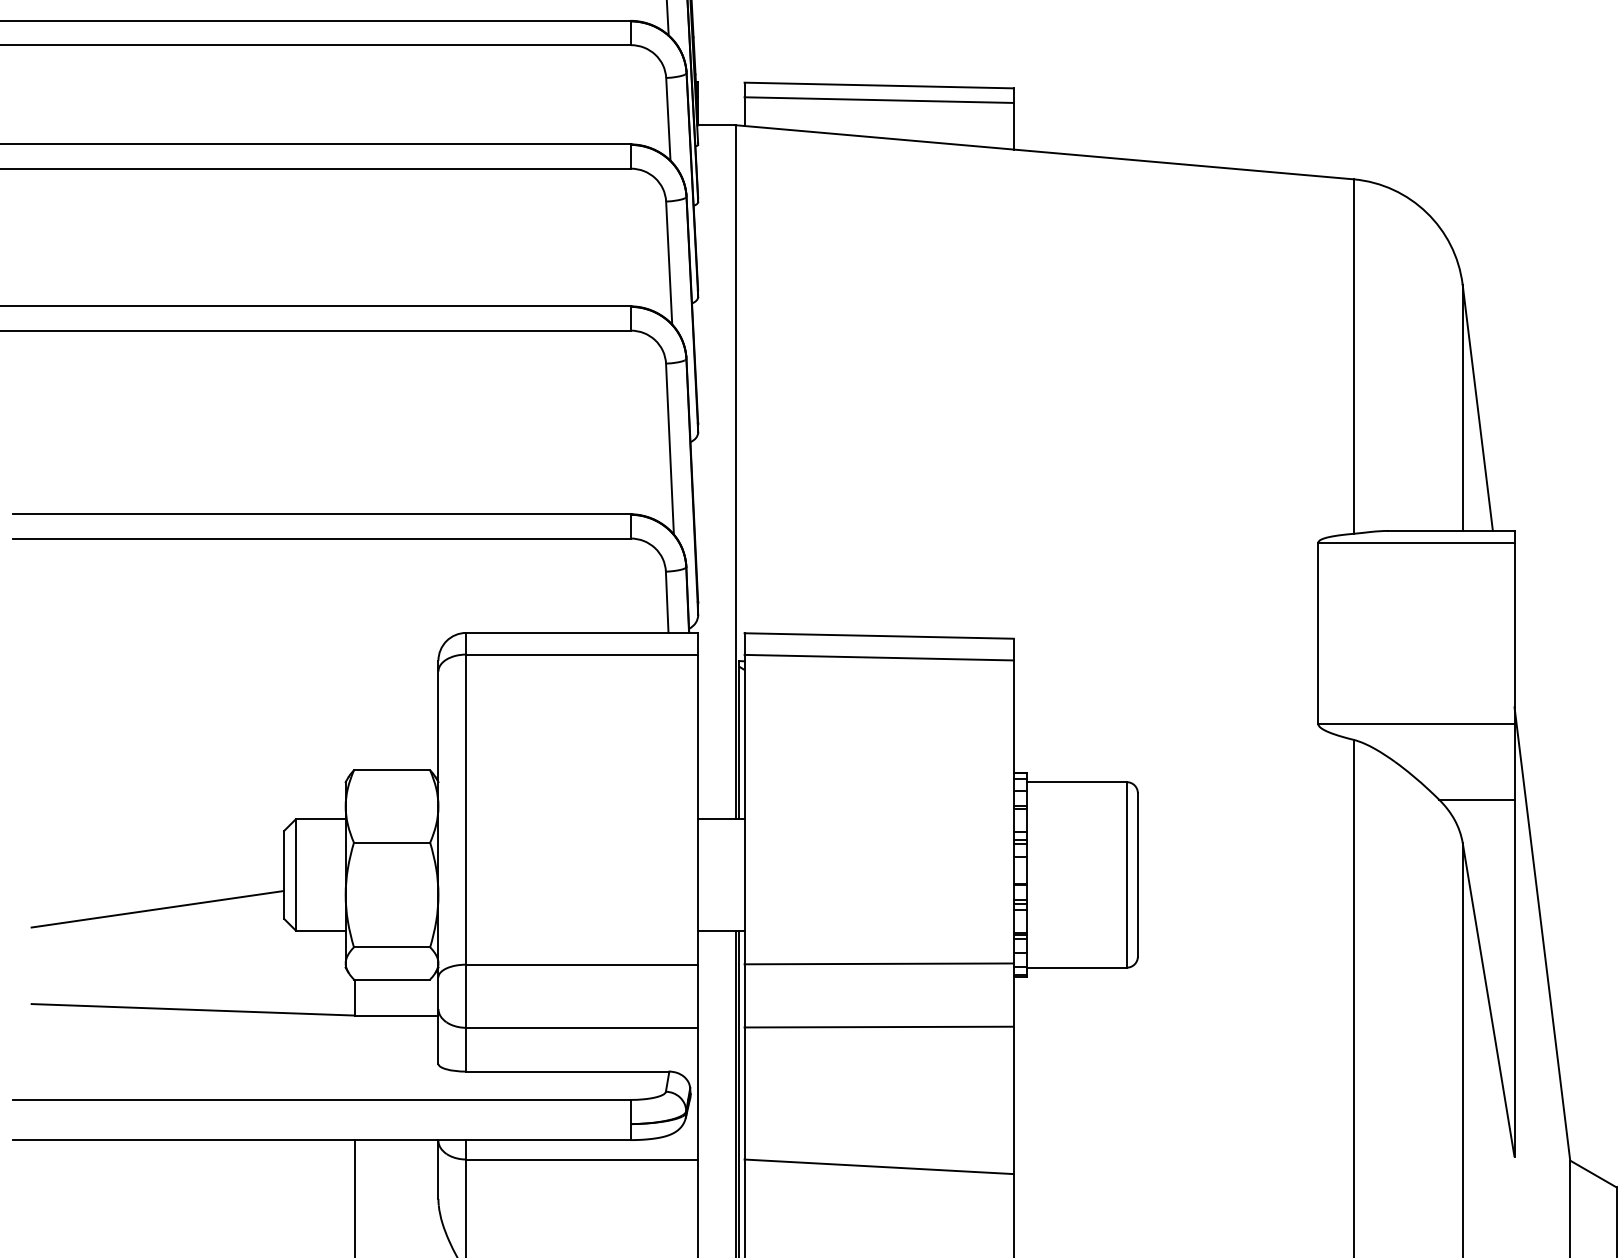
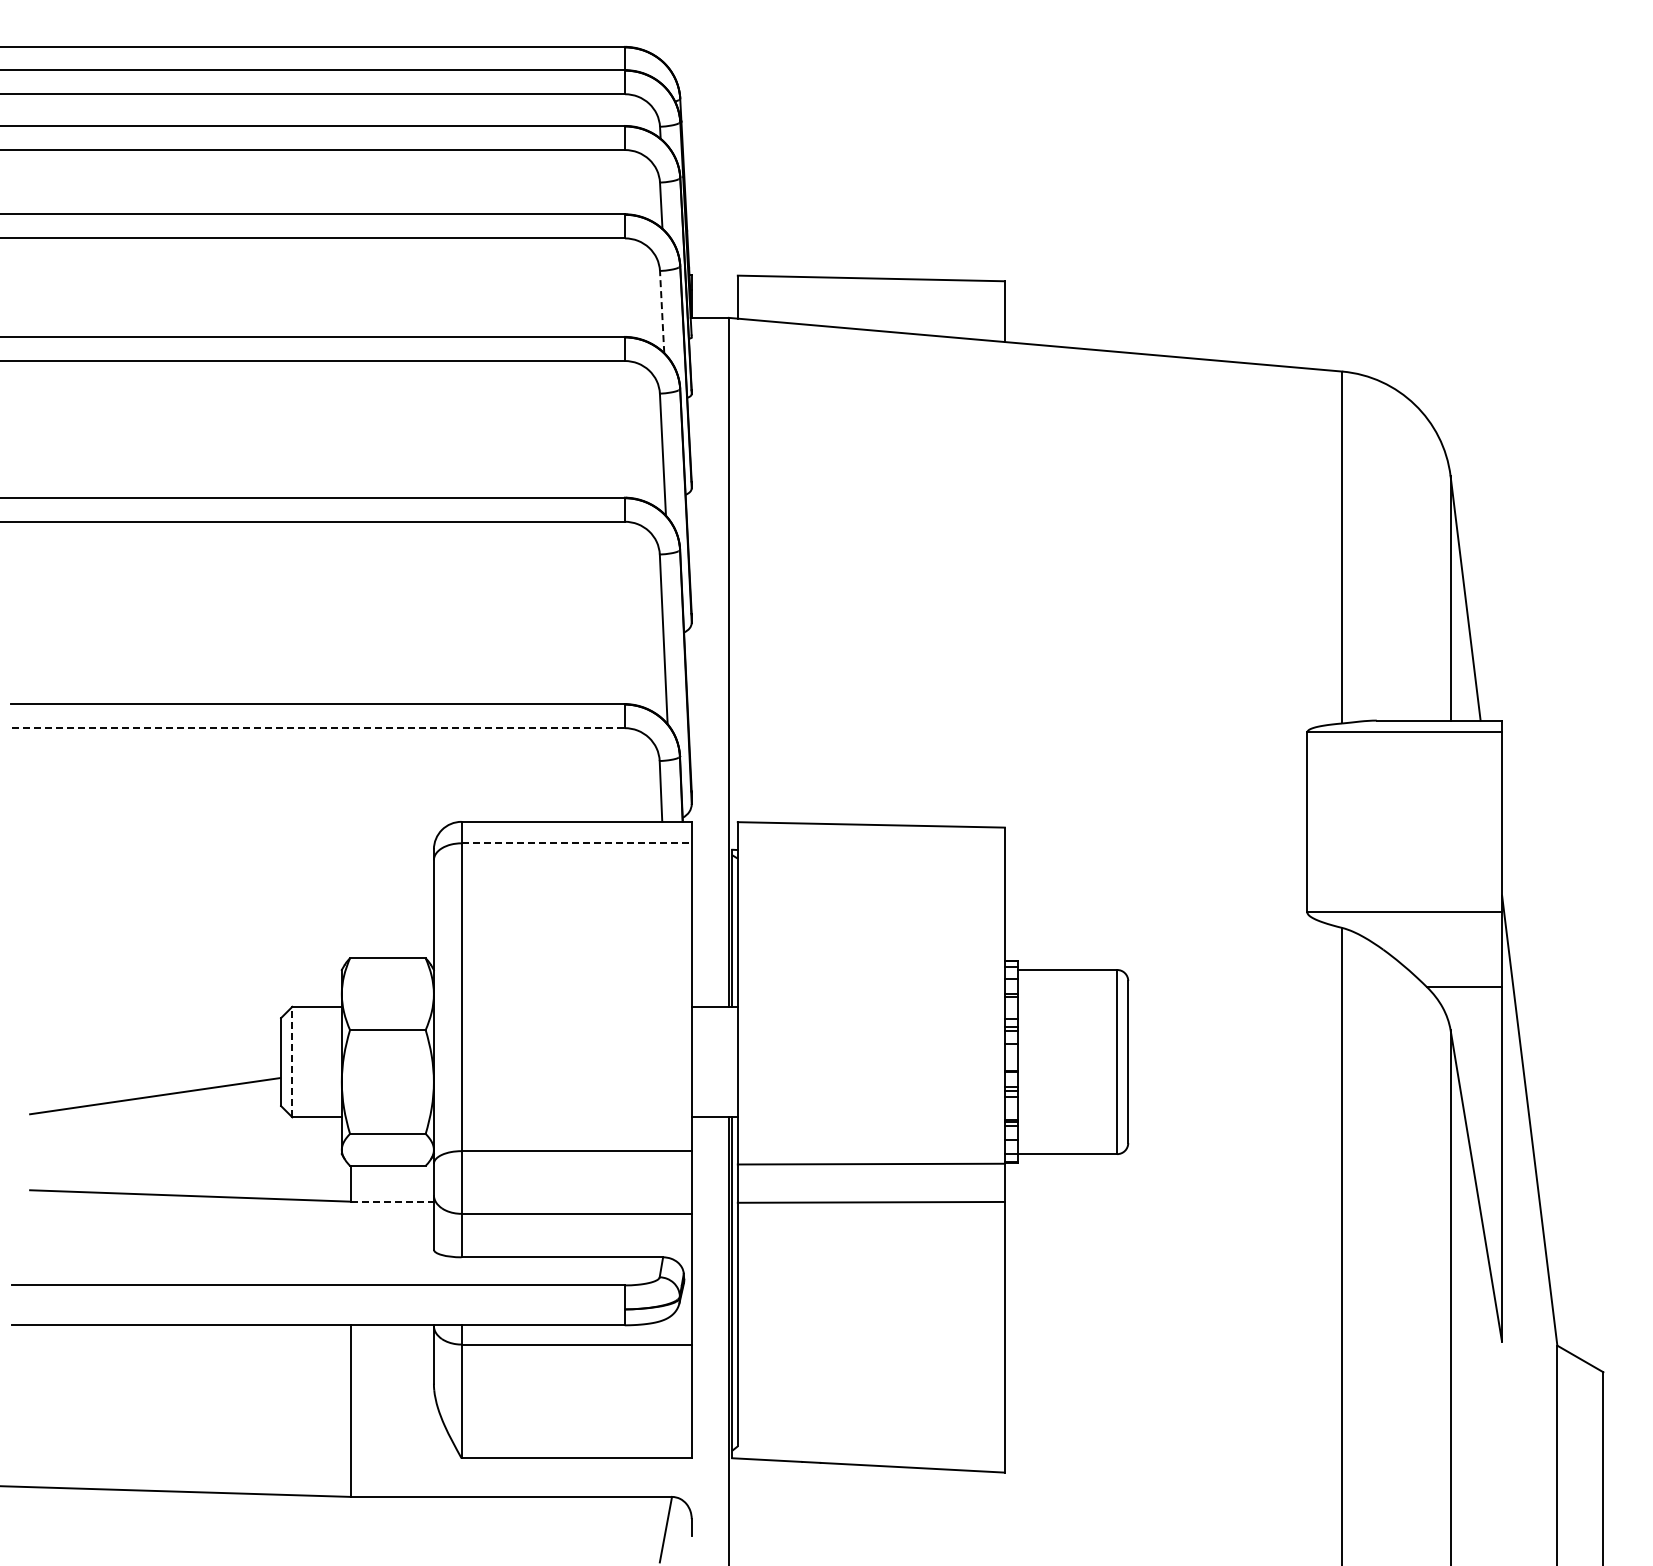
line: (878, 99) -> (870, 292), removed
line: (668, 118) -> (662, 311), solid -> dashed
line: (322, 538) -> (318, 728), solid -> dashed
line: (583, 654) -> (577, 843), solid -> dashed
line: (878, 657) -> (870, 846), removed
line: (295, 874) -> (292, 1061), solid -> dashed
line: (878, 963) -> (870, 1201), moved
line: (396, 1015) -> (392, 1201), solid -> dashed
line: (878, 1026) -> (870, 1163), moved
line: (878, 1166) -> (870, 1351), removed

